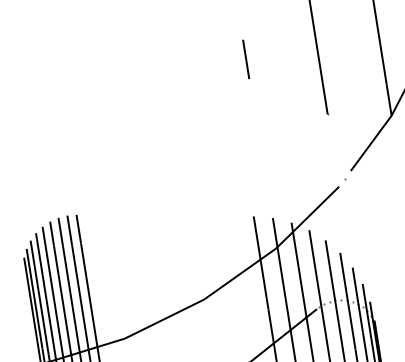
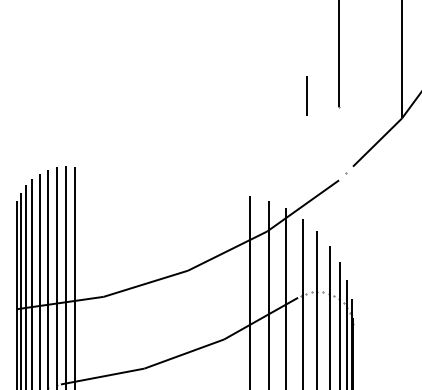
line: (245, 58) -> (306, 95), moved

